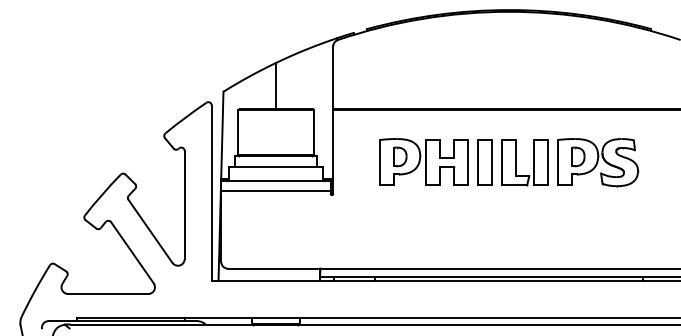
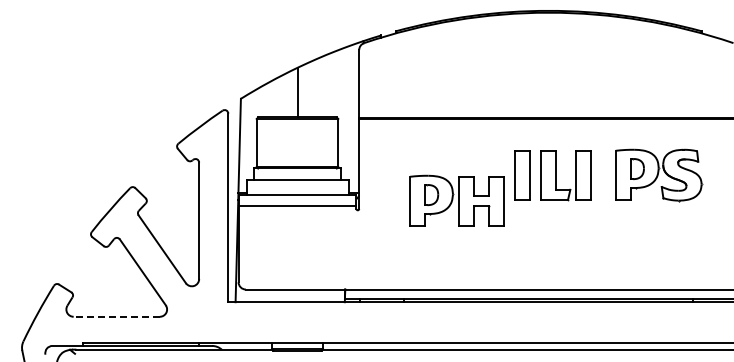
part: (423, 161) -> (456, 200), moved
part: (598, 162) -> (659, 175), moved
line: (108, 293) -> (116, 316), solid -> dashed

